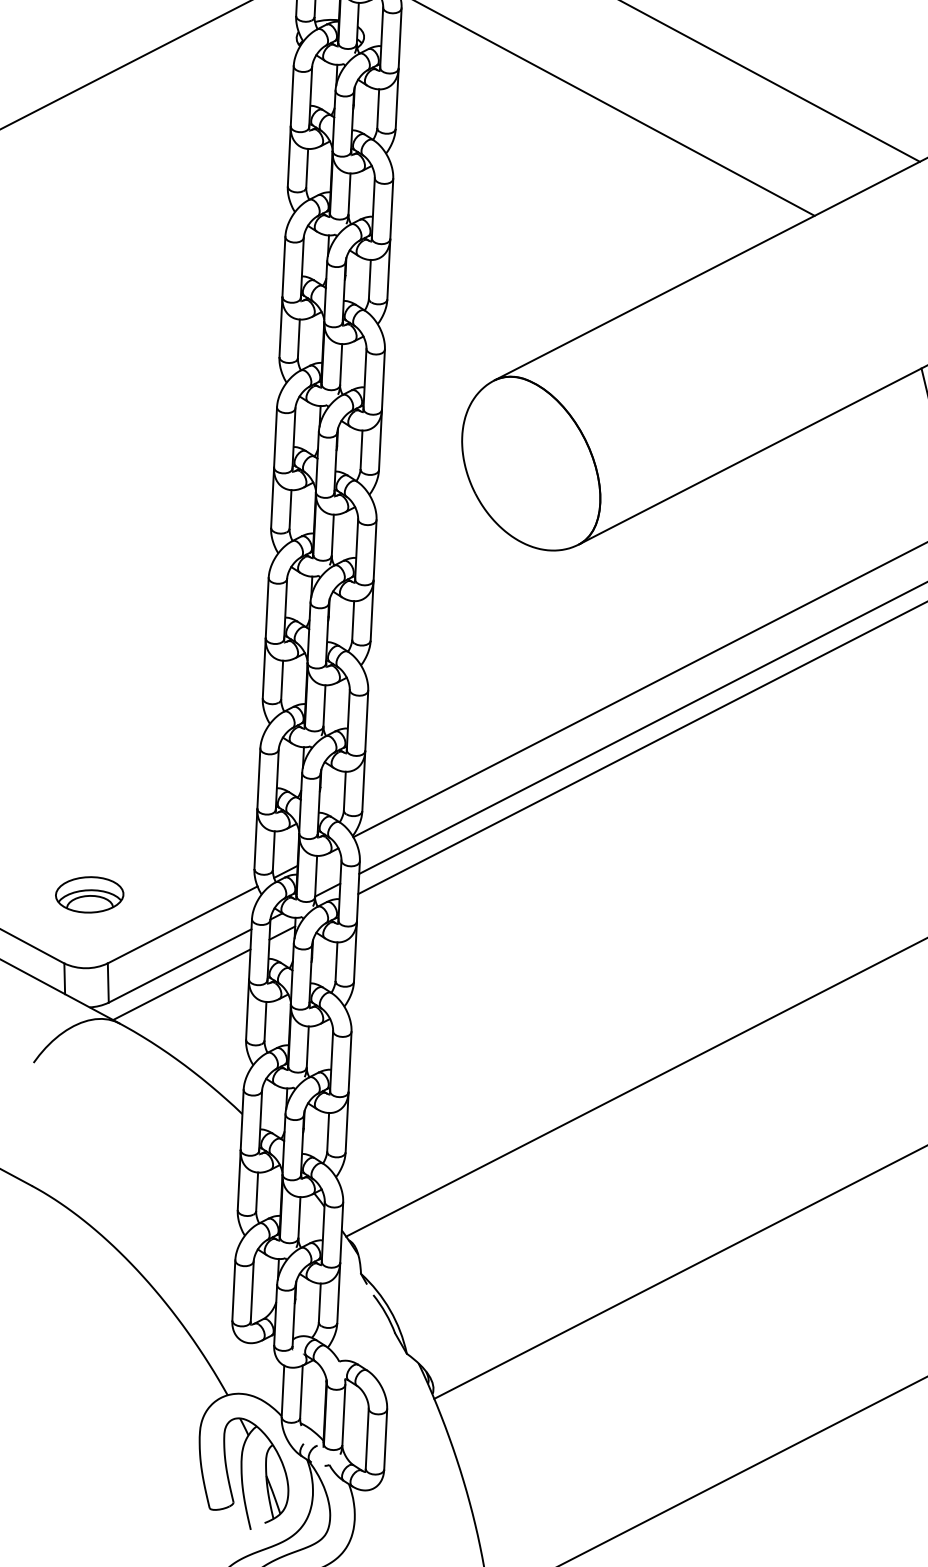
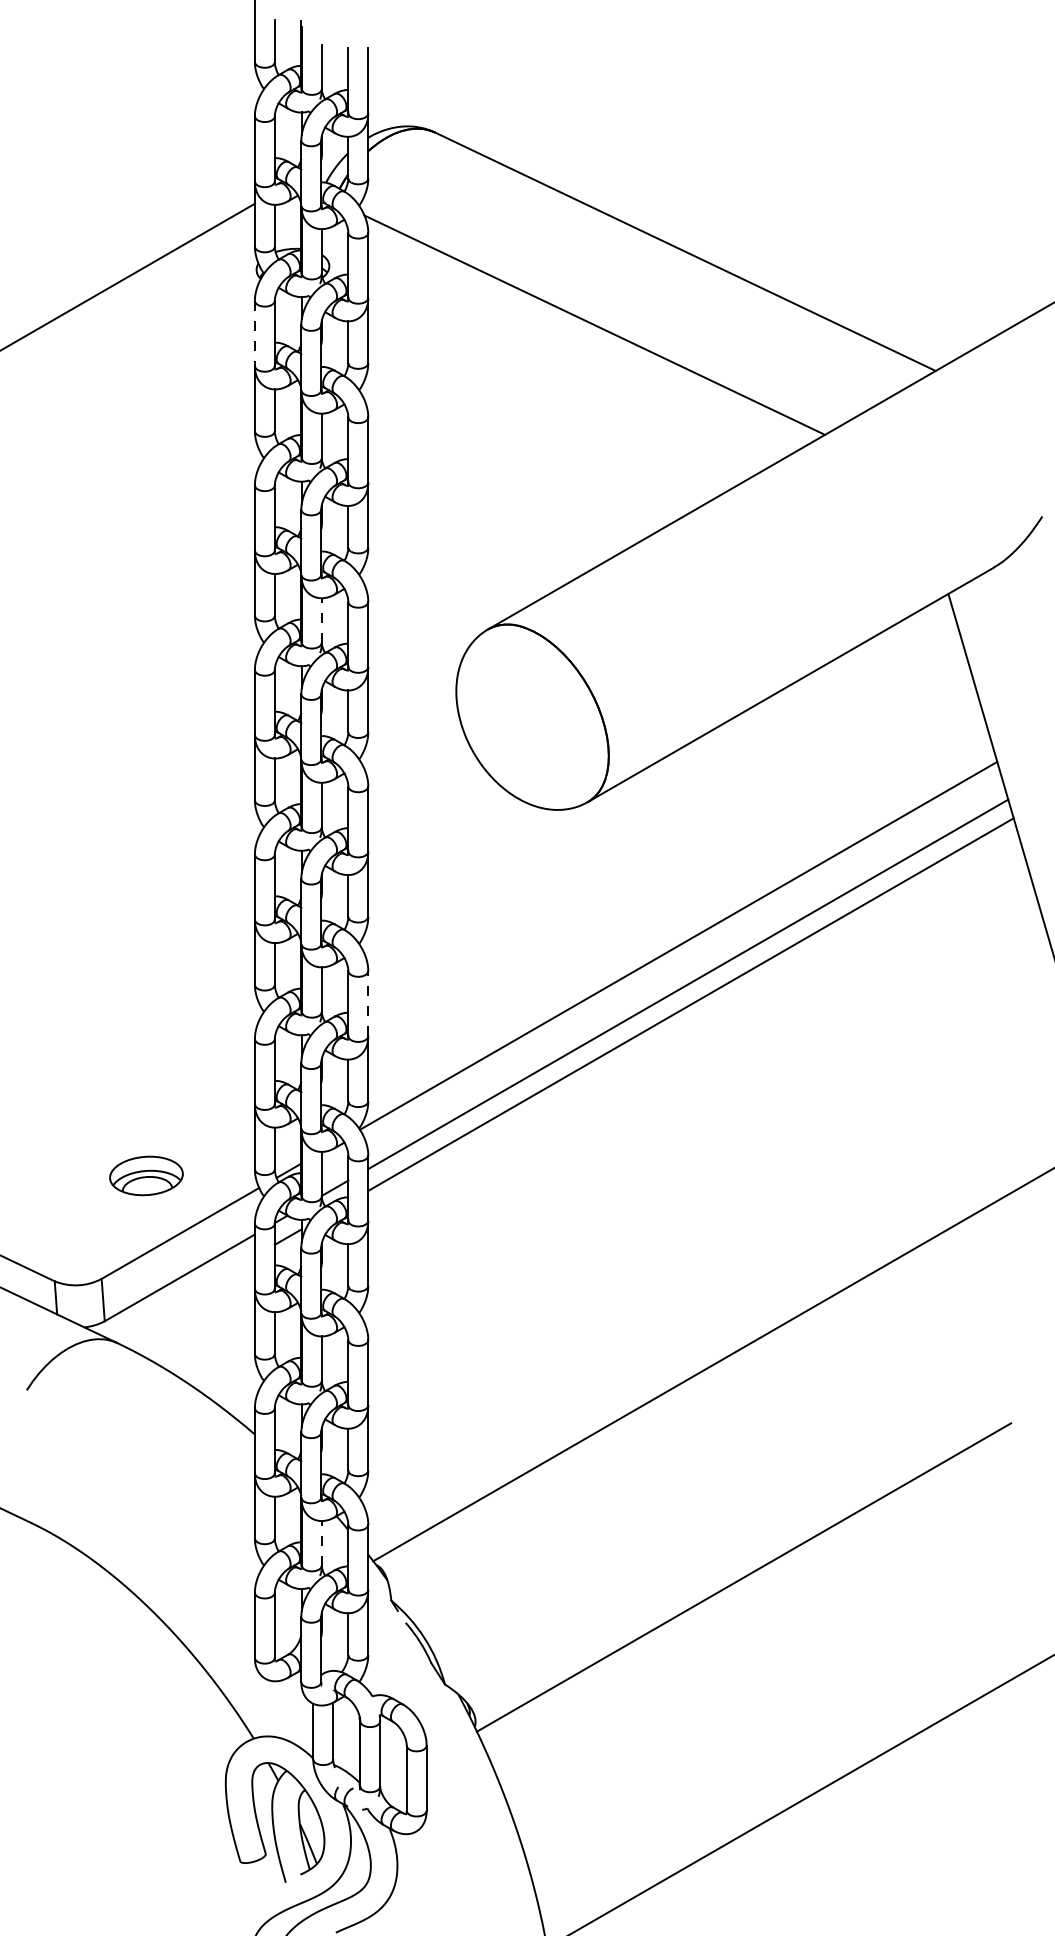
line: (291, 96) -> (254, 333), solid -> dashed
line: (340, 364) -> (321, 620), solid -> dashed
line: (366, 720) -> (368, 1003), solid -> dashed
part: (89, 894) -> (146, 1175), moved
line: (181, 984) -> (182, 1297), removed
line: (299, 1216) -> (321, 1542), solid -> dashed

